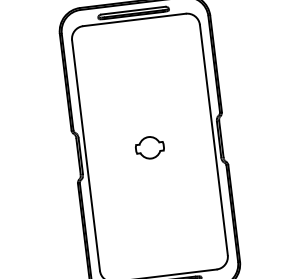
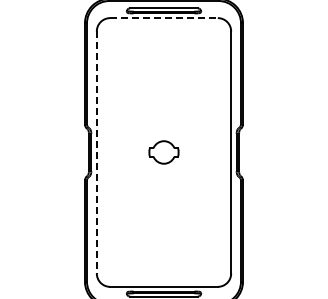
line: (134, 20) -> (164, 18), solid -> dashed
line: (85, 155) -> (96, 152), solid -> dashed

